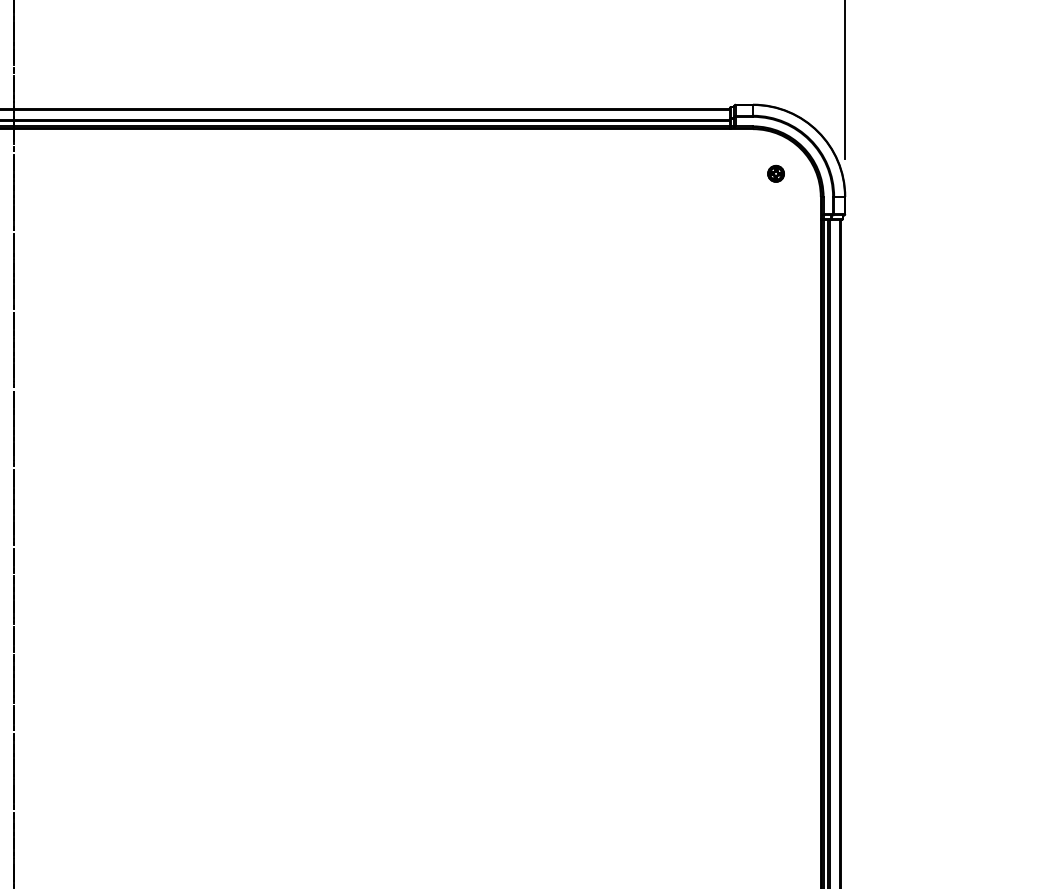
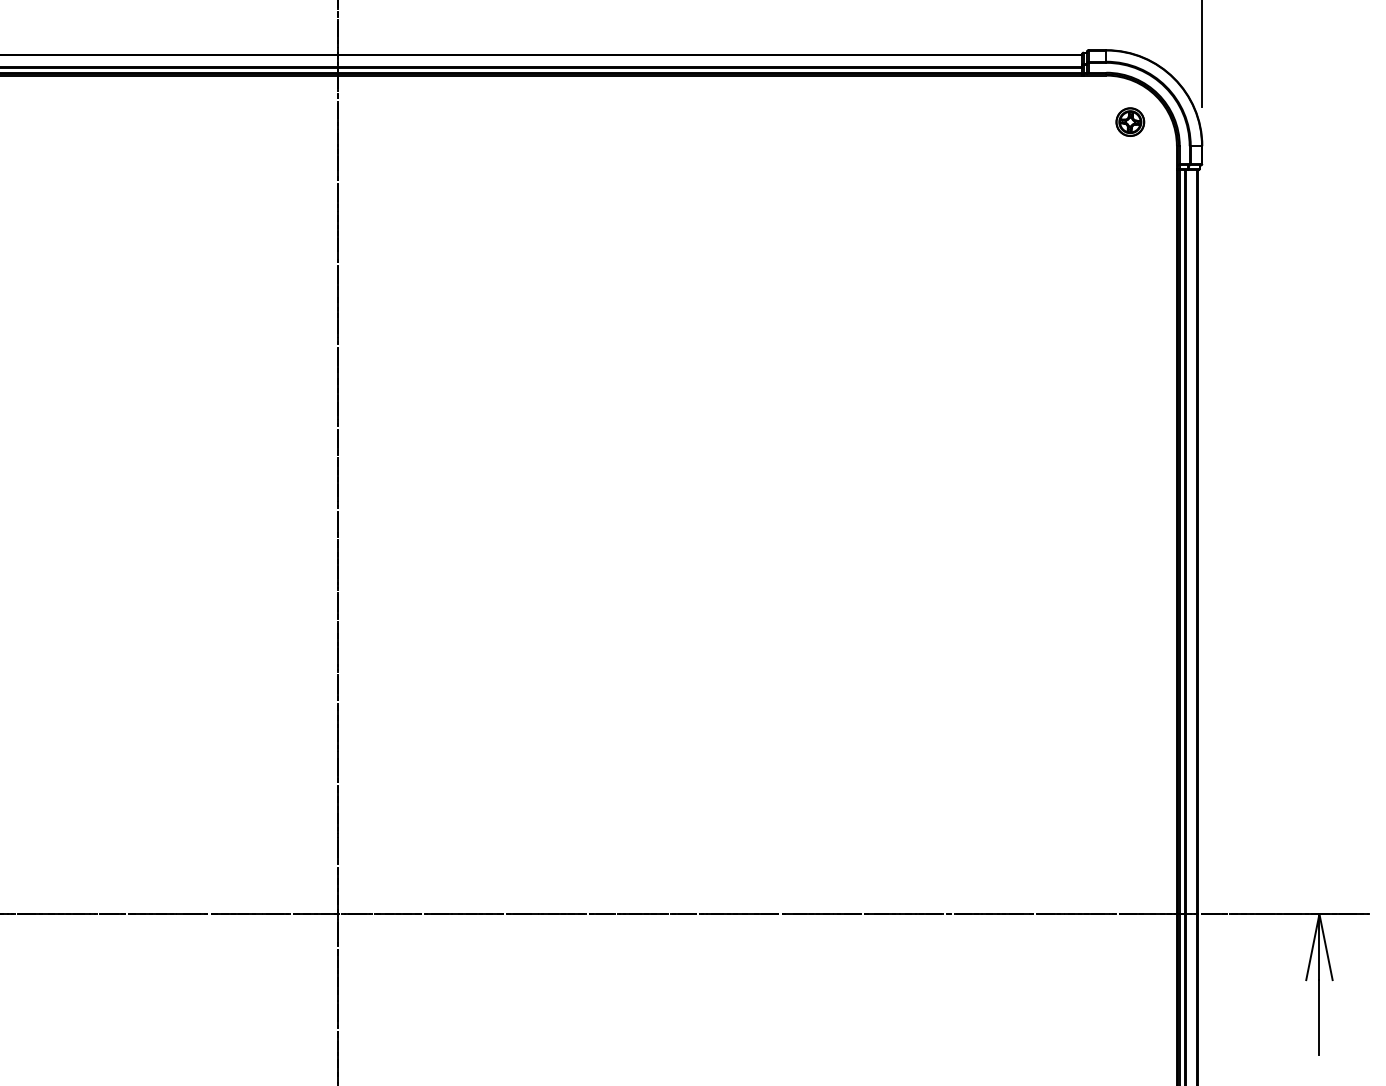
part: (776, 173) -> (1130, 121), size x1.67

